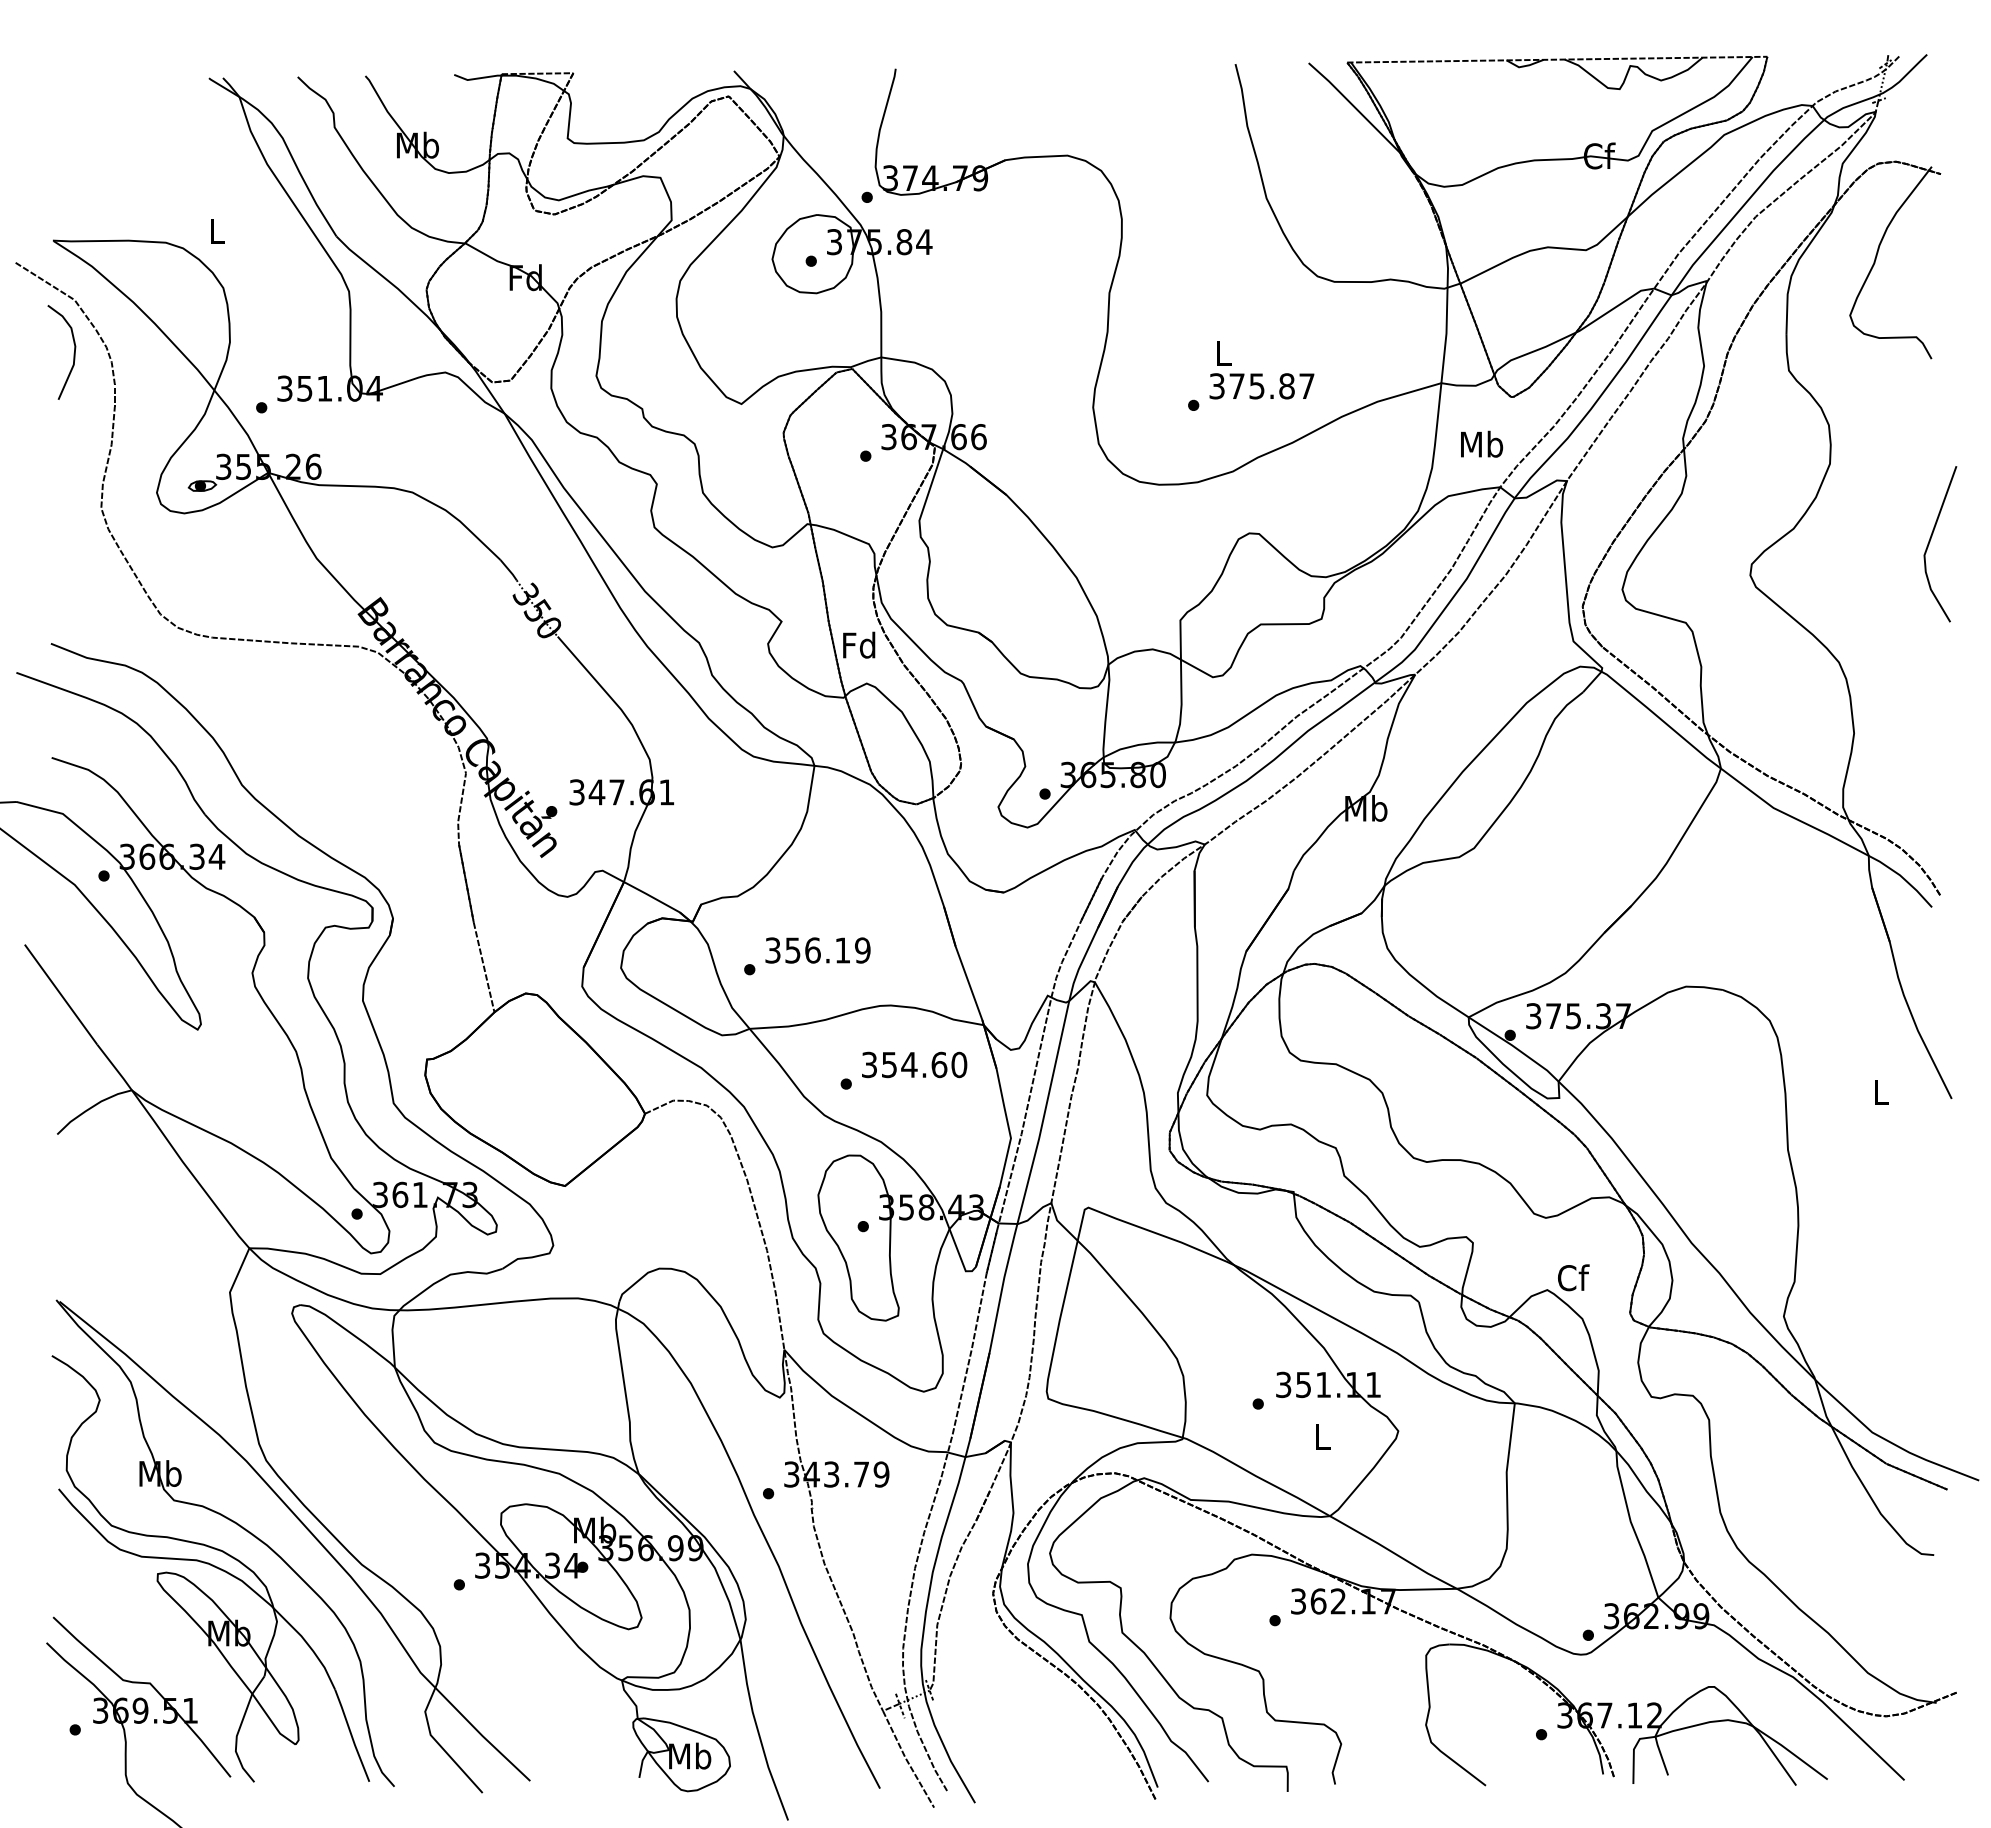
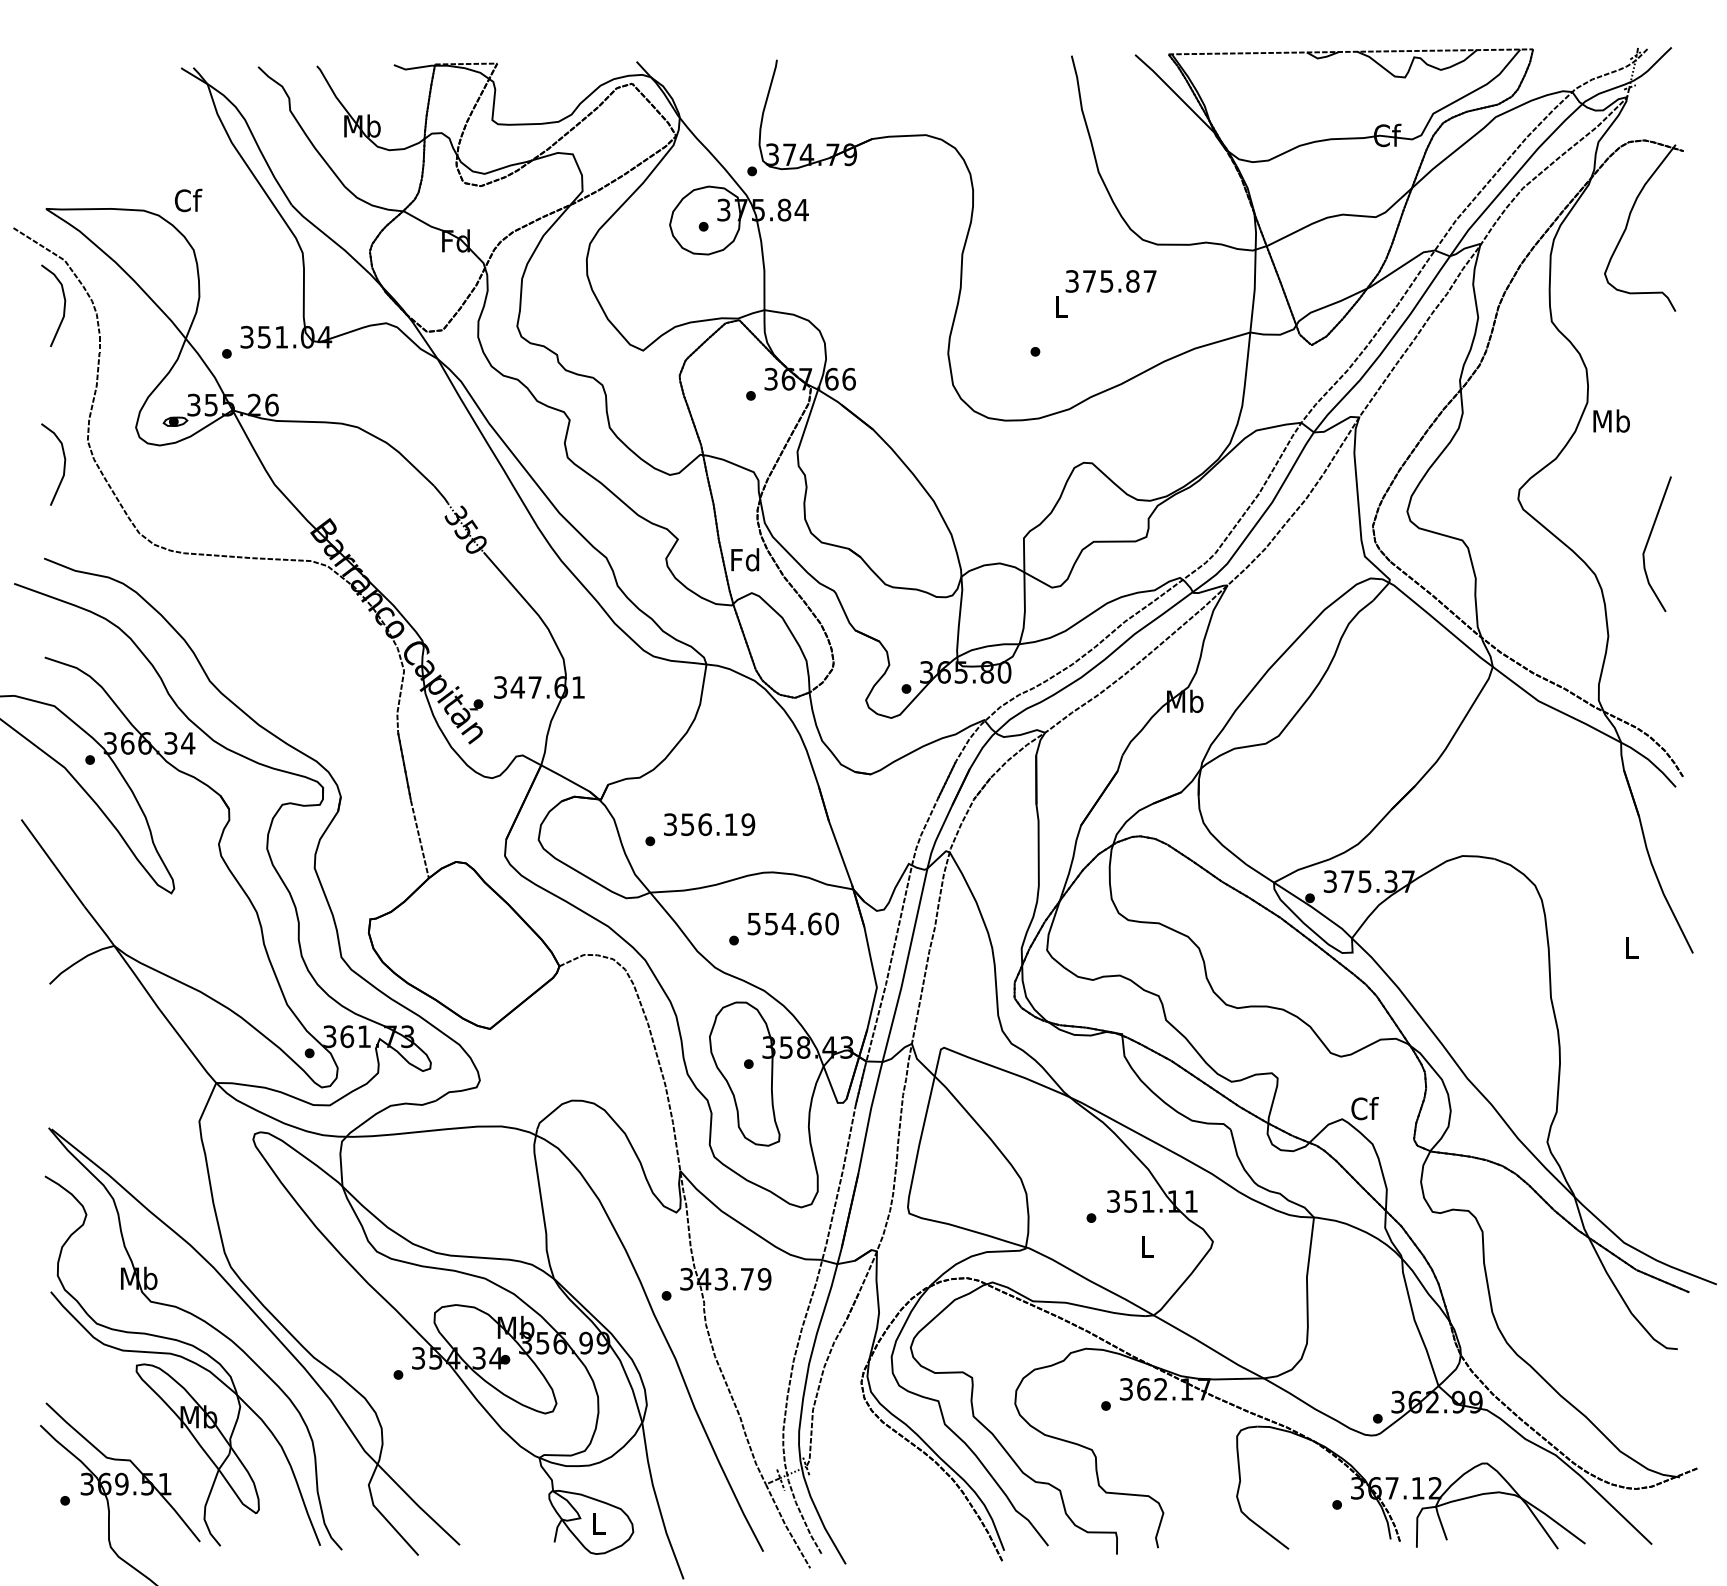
text: (217, 230) -> (188, 200), L -> Cf
text: (1261, 386) -> (1110, 281), moved
text: (1482, 443) -> (1612, 420), moved
curve: (73, 536) -> (63, 465), added
line: (1930, 542) -> (1648, 542), moved
text: (869, 1064) -> (754, 923), 354.60 -> 554.60
text: (690, 1755) -> (598, 1523), Mb -> L

